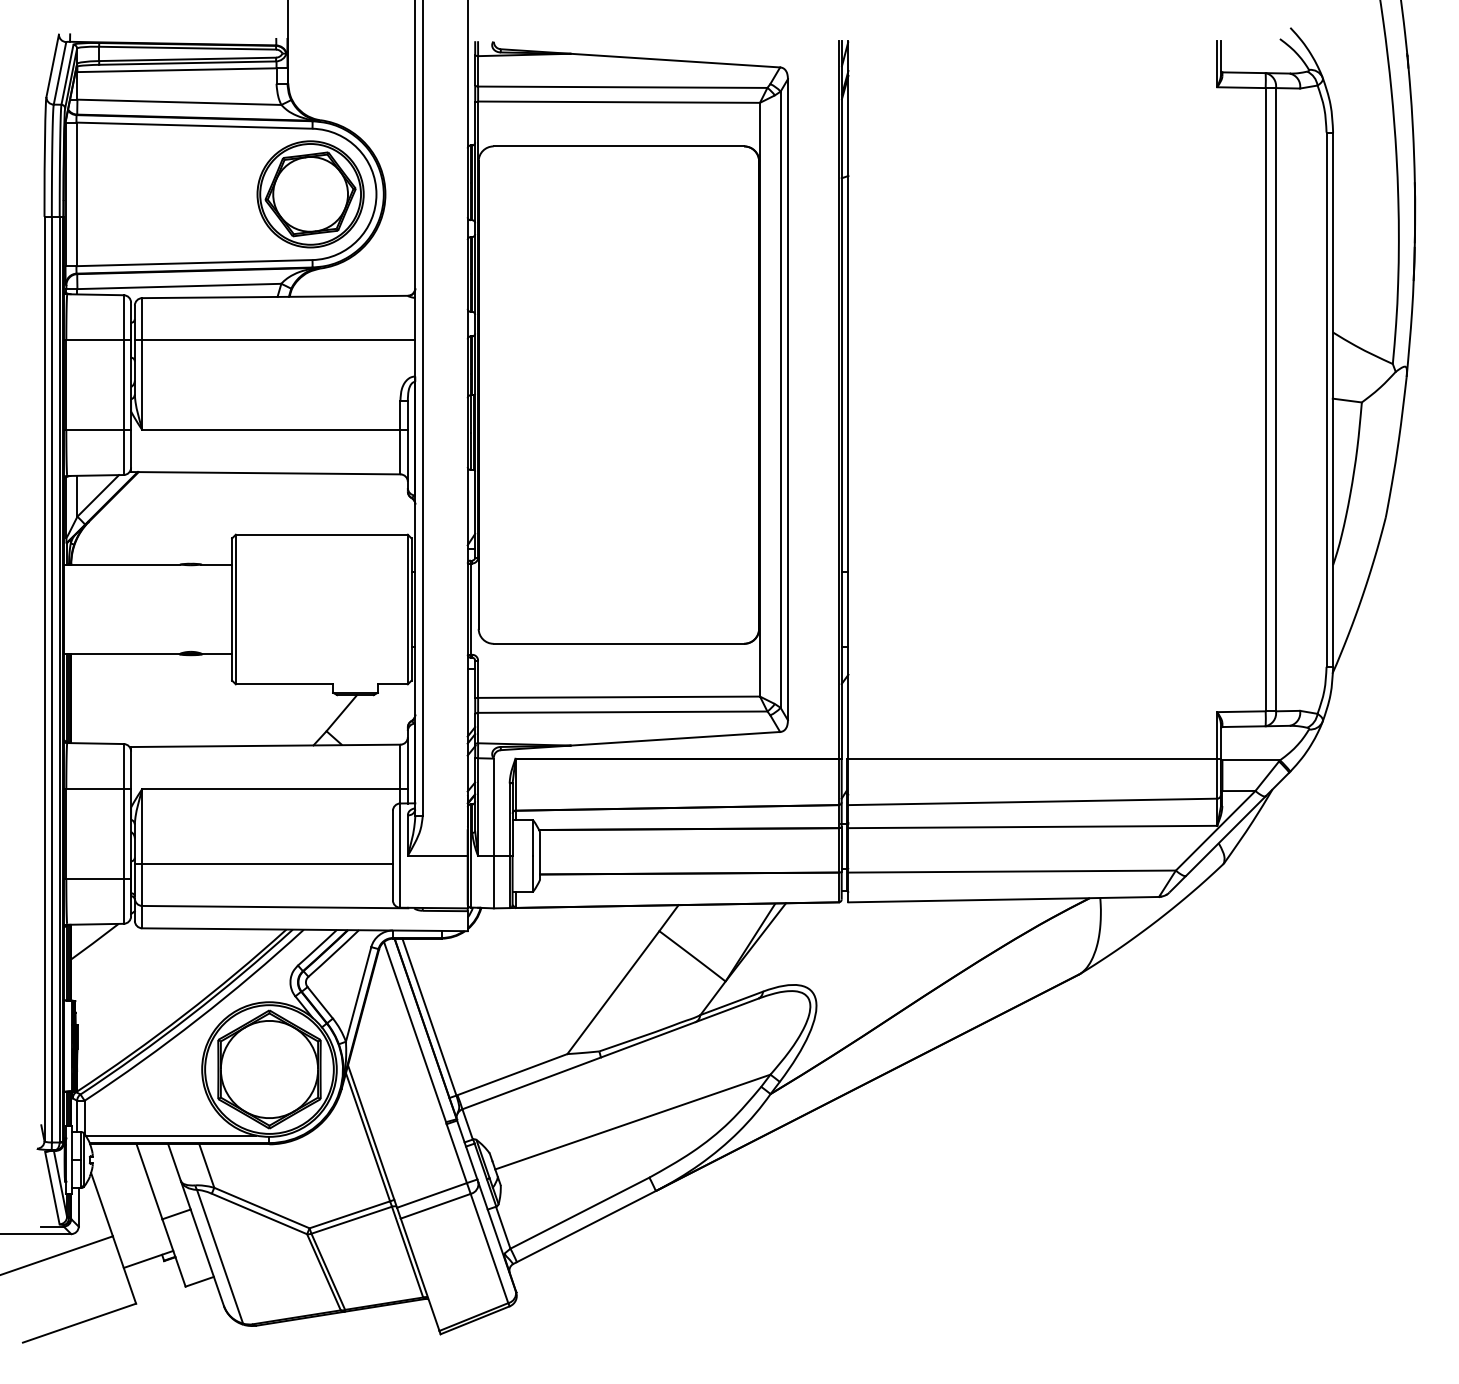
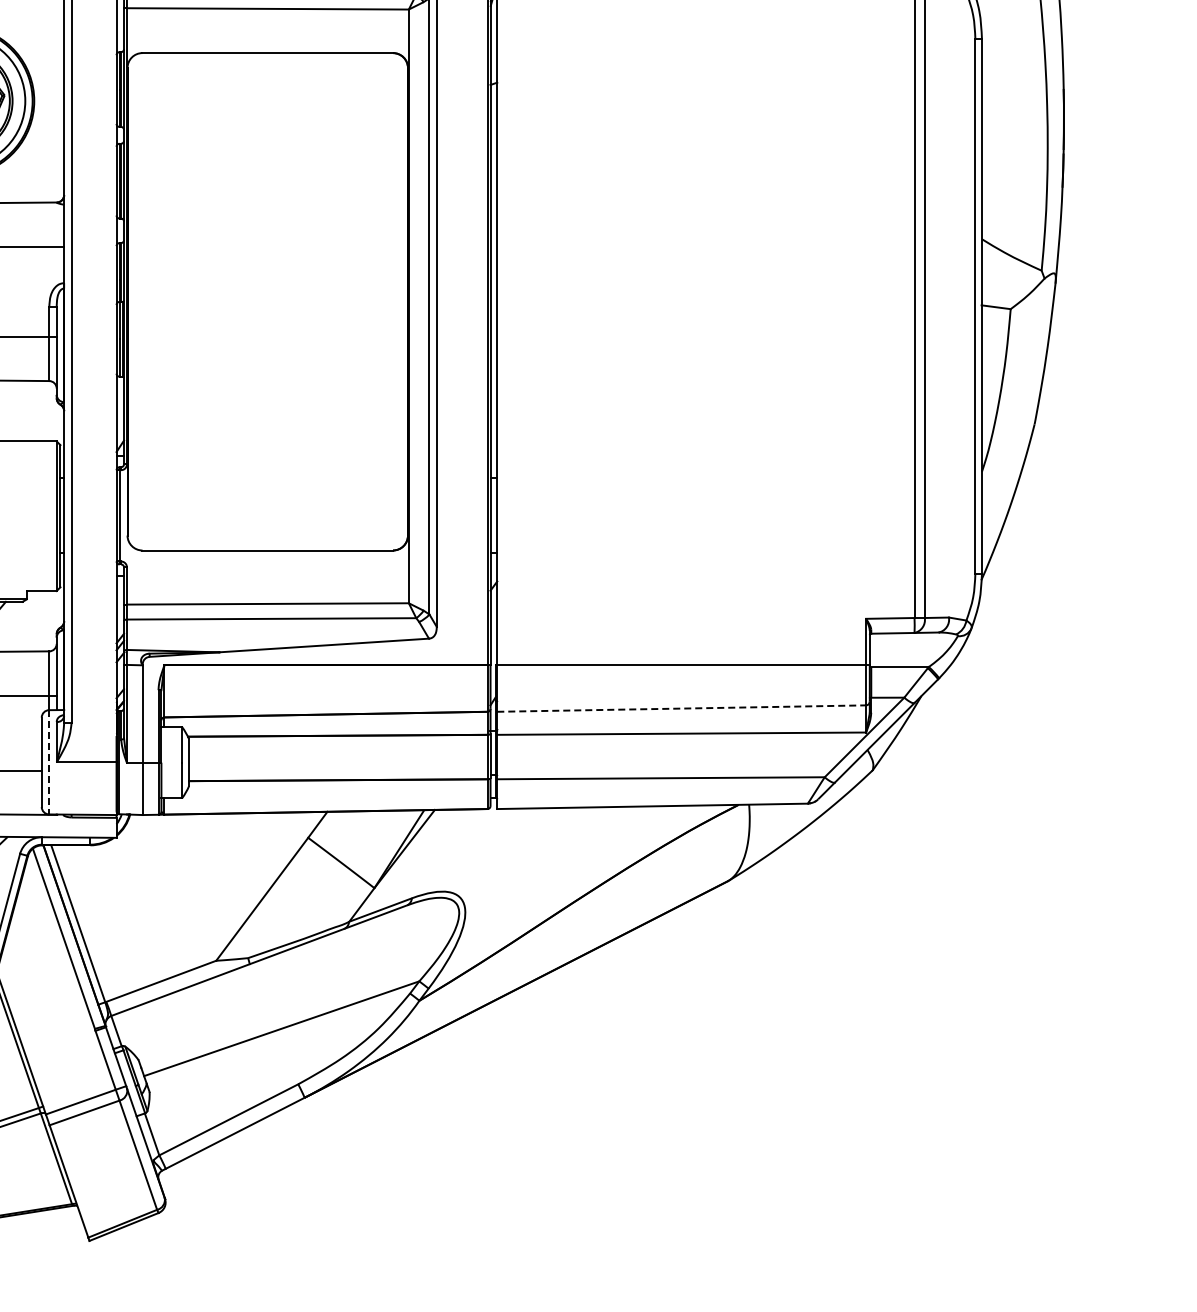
line: (1033, 801) -> (682, 708), solid -> dashed
line: (400, 856) -> (49, 763), solid -> dashed

